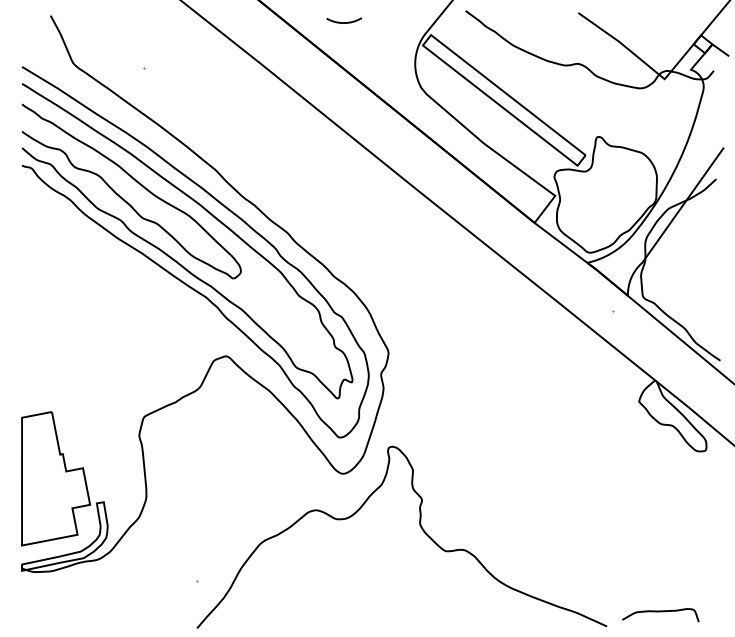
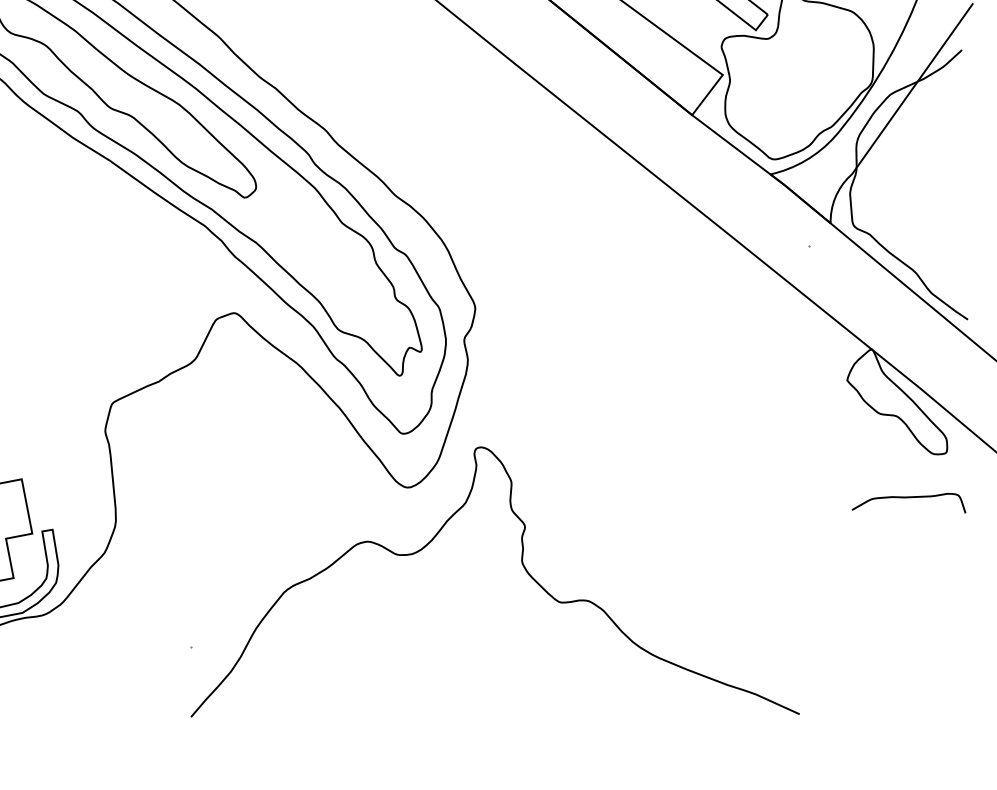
curve: (660, 612) -> (908, 498), moved

